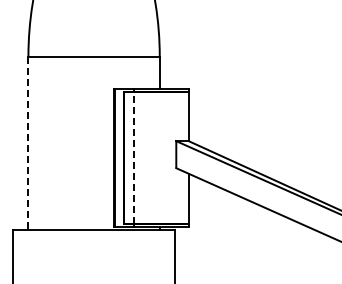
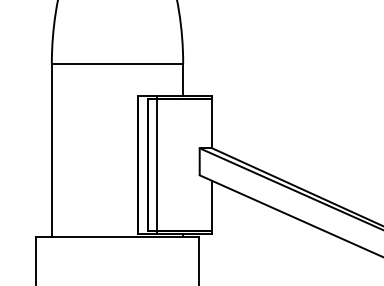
line: (28, 143) -> (51, 150), dashed -> solid
line: (133, 158) -> (156, 165), dashed -> solid

